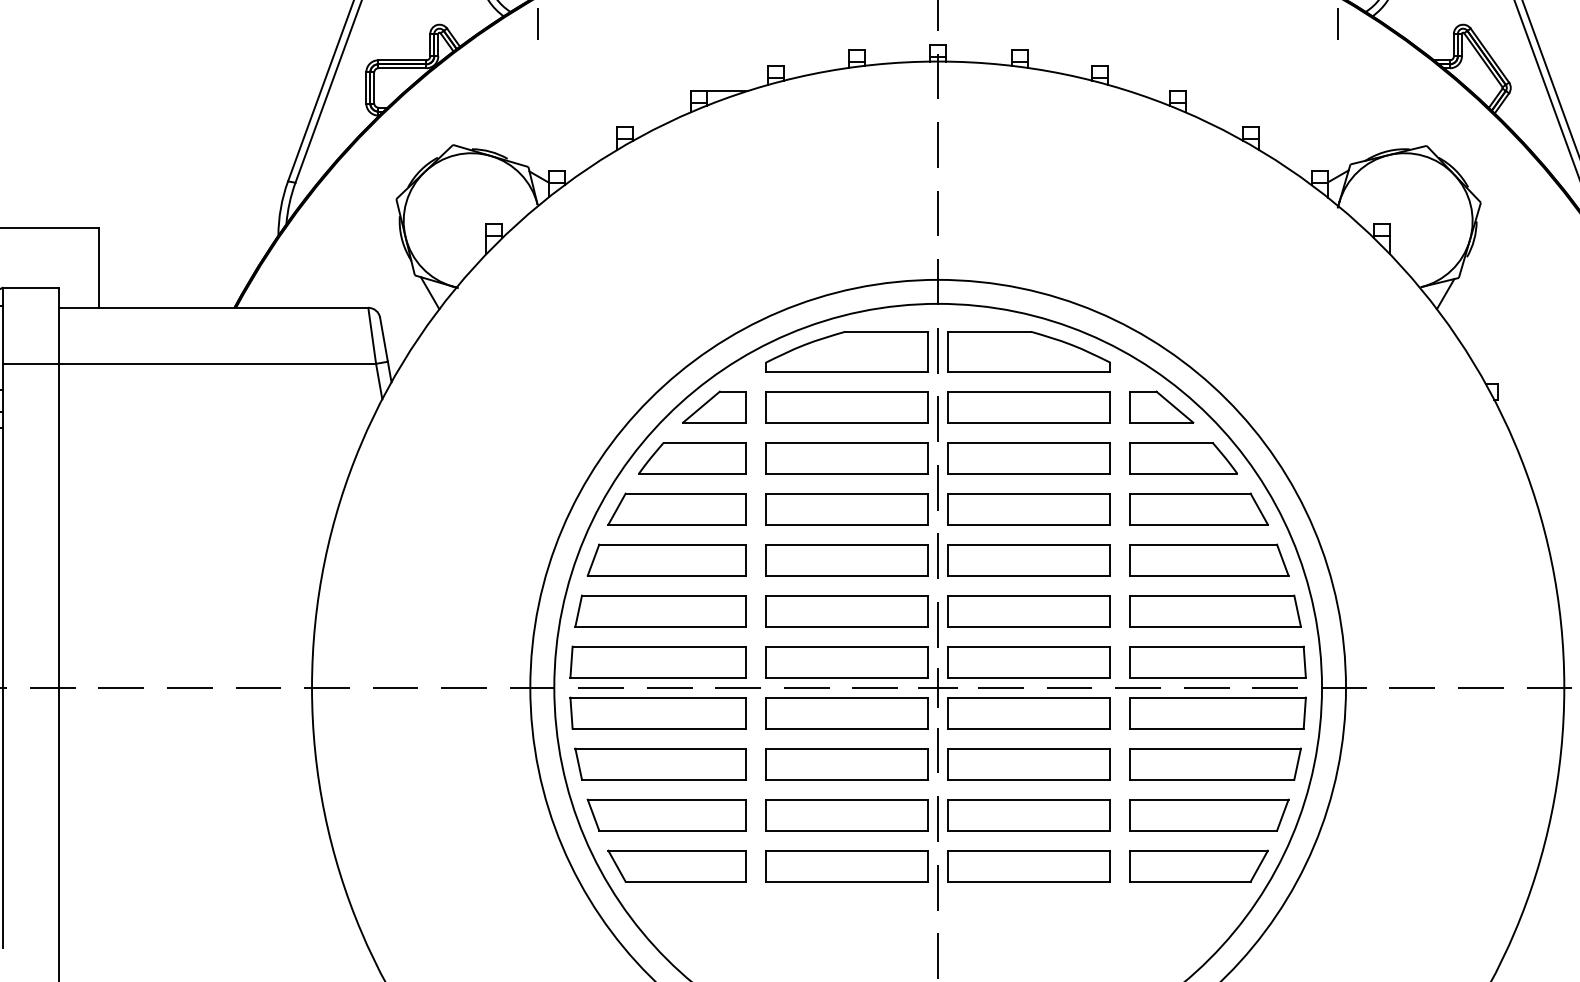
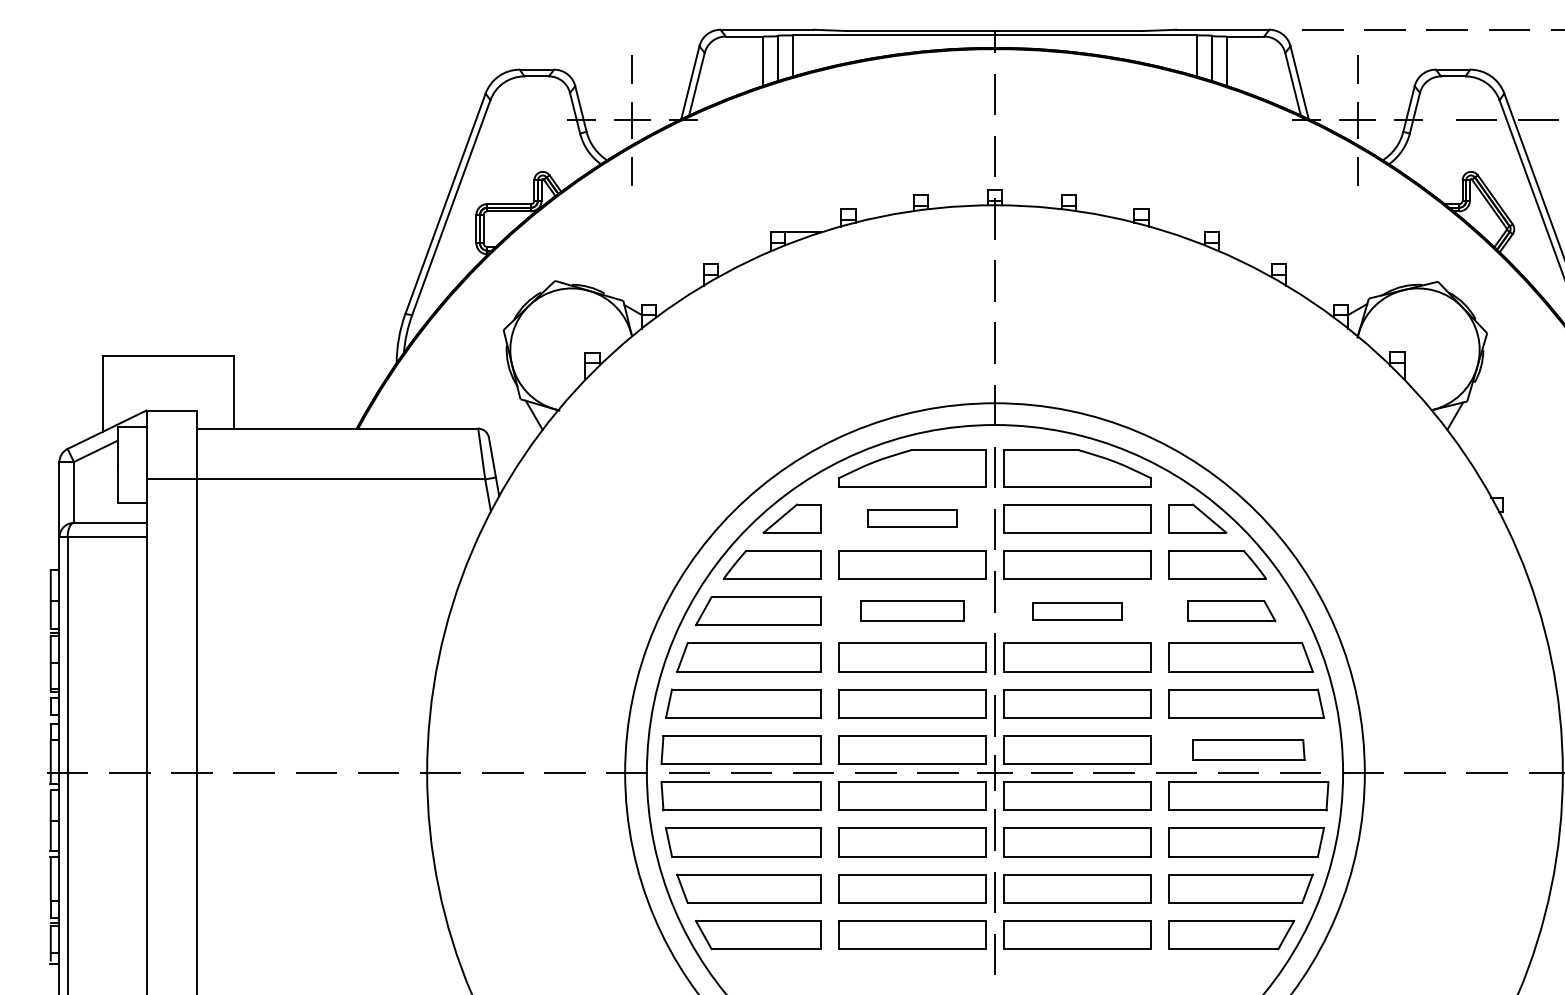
part: (847, 406) -> (912, 518), size x0.6
part: (847, 508) -> (912, 610), size x0.7
part: (1029, 508) -> (1077, 610), size x0.6
part: (1198, 509) -> (1231, 611), size x0.7
part: (1217, 661) -> (1248, 749), size x0.7

